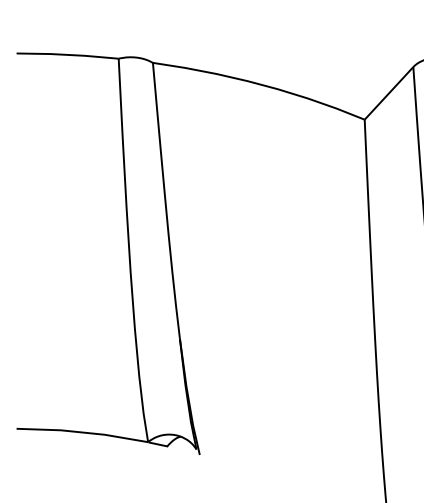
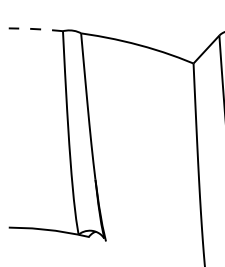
line: (66, 55) -> (35, 29), solid -> dashed

